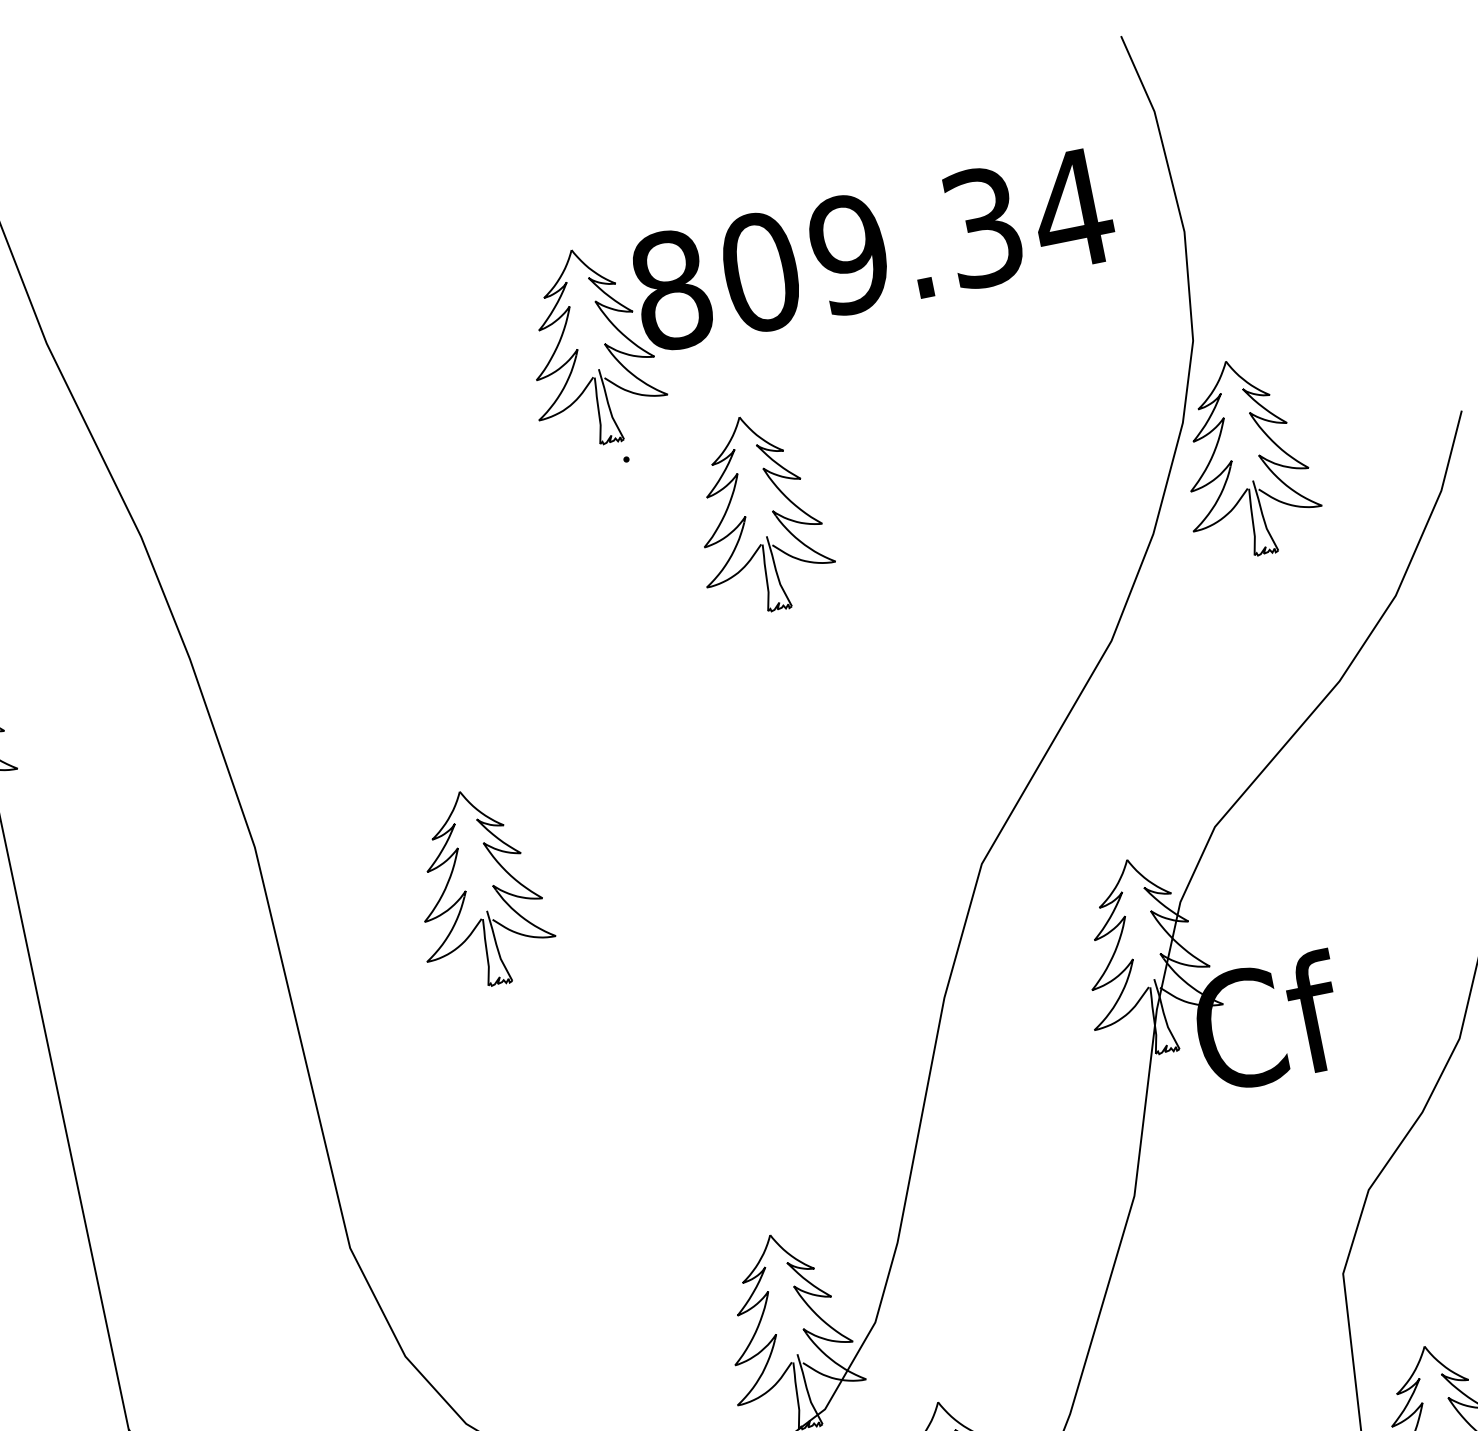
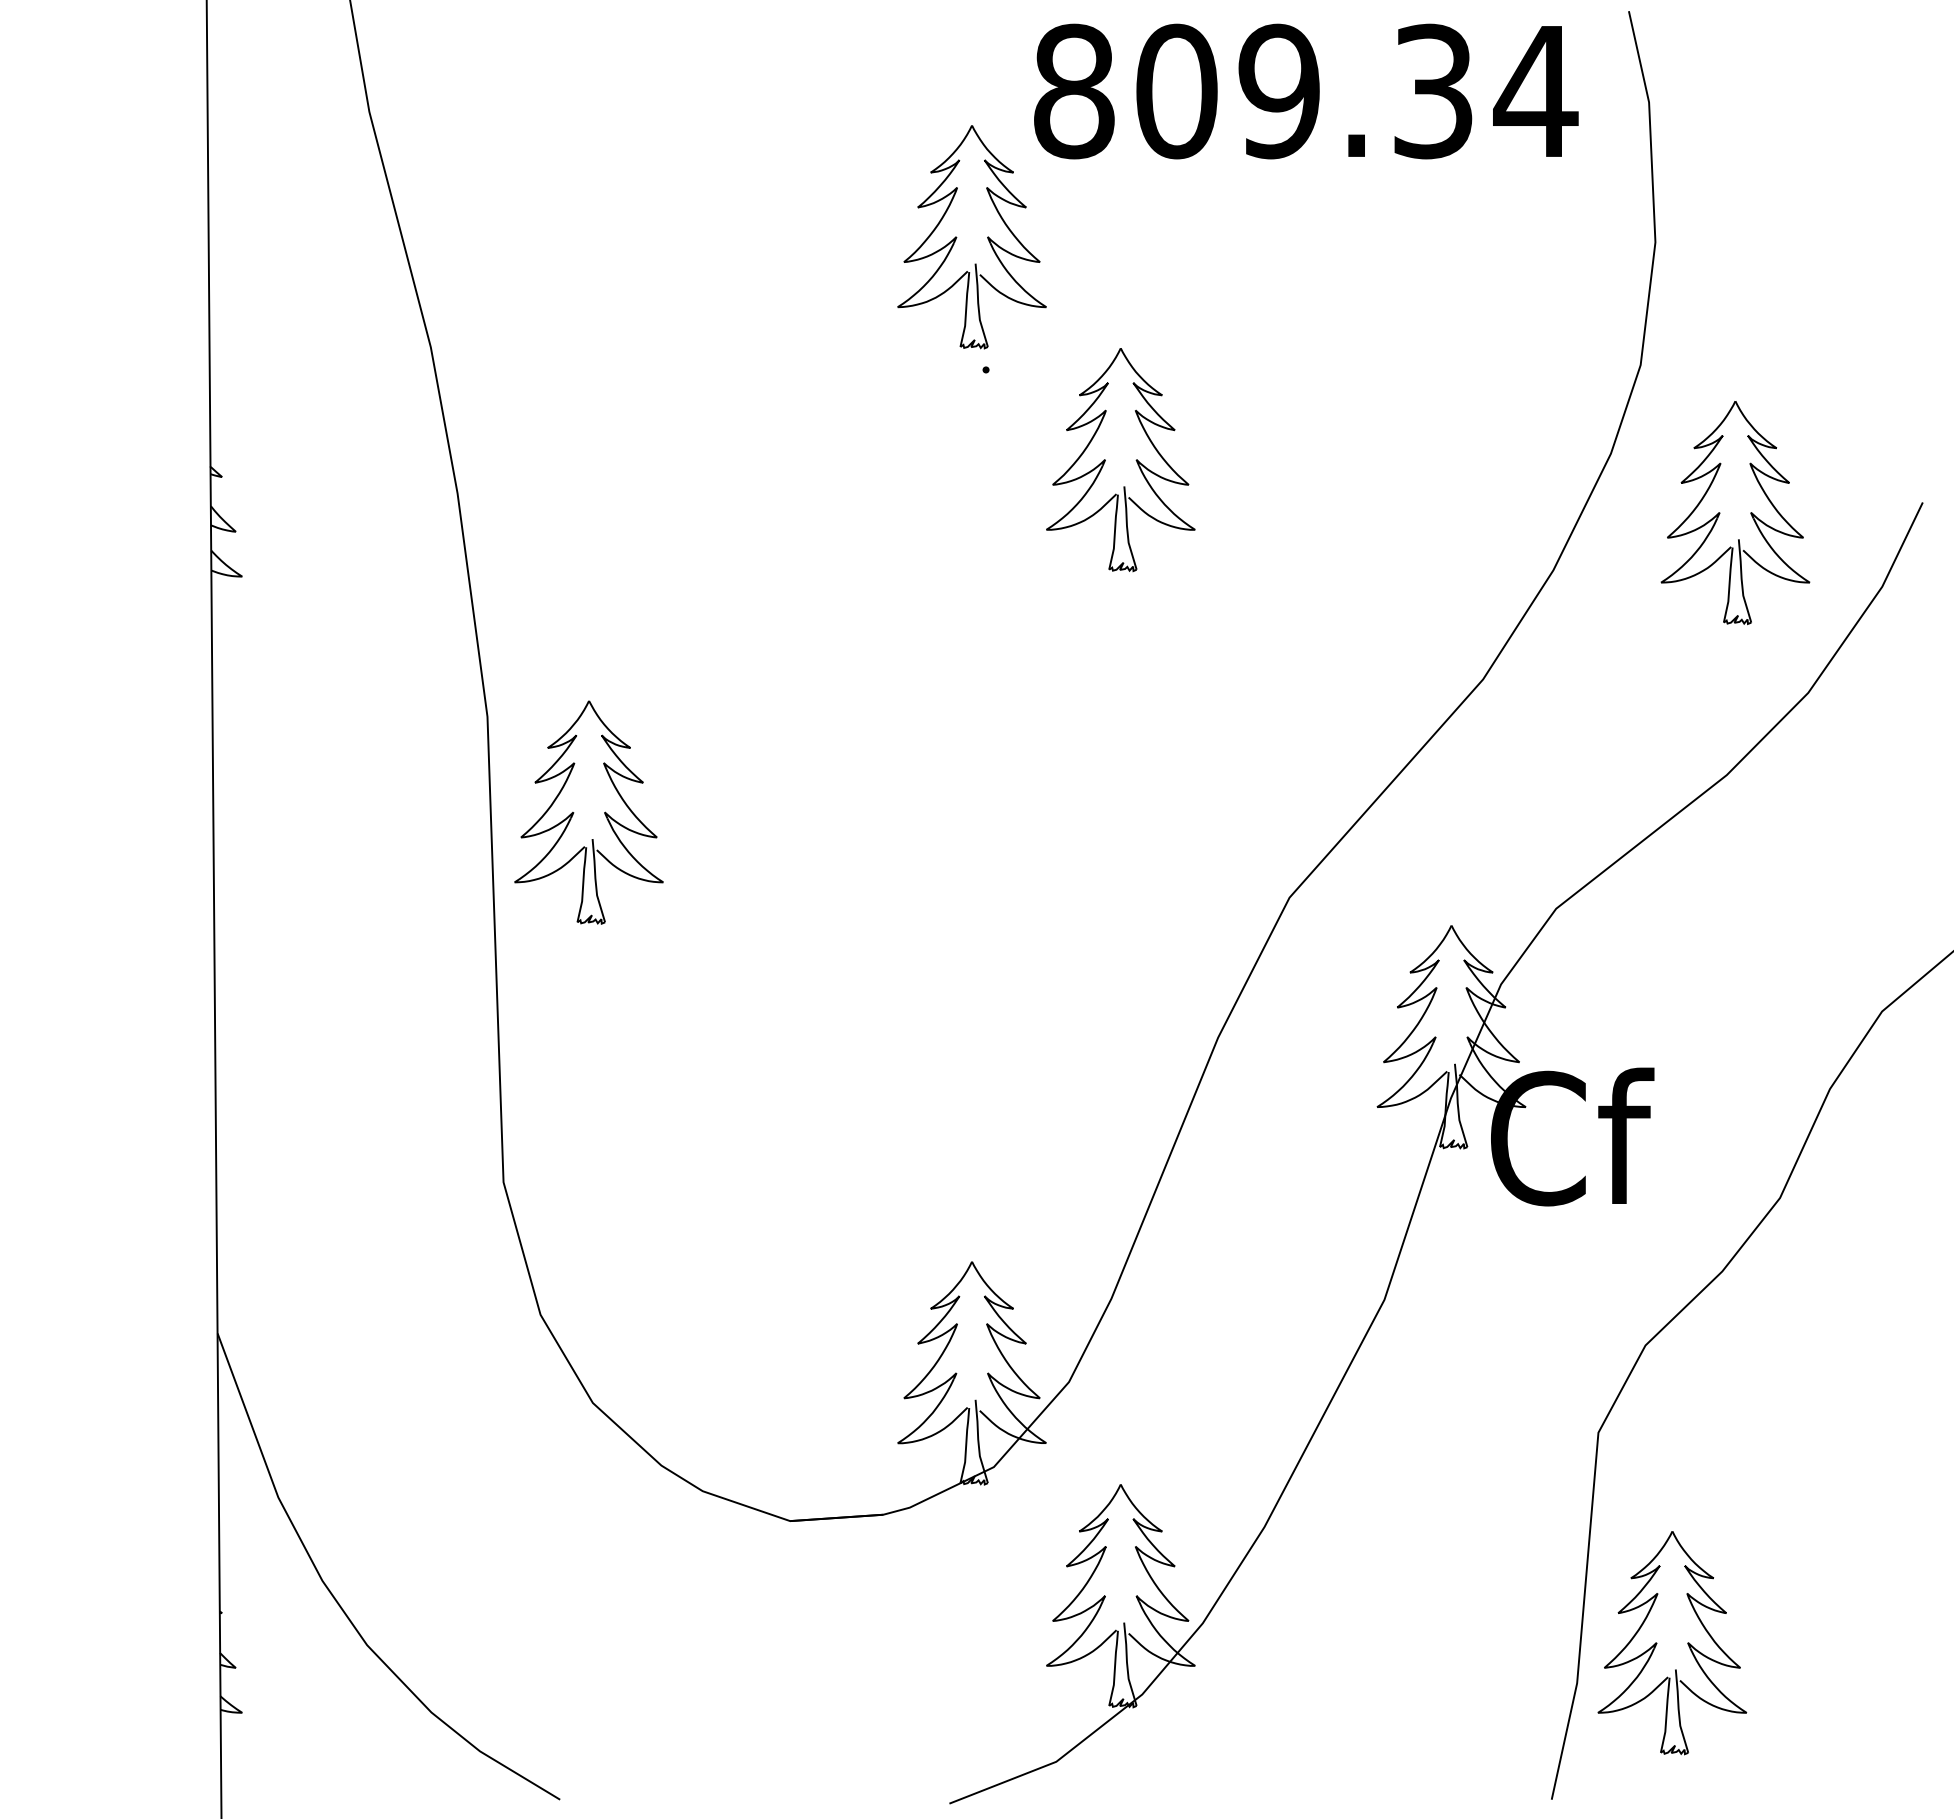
text: (873, 249) -> (1306, 91), moved
part: (1232, 461) -> (1720, 513), moved
part: (466, 891) -> (574, 812), moved

